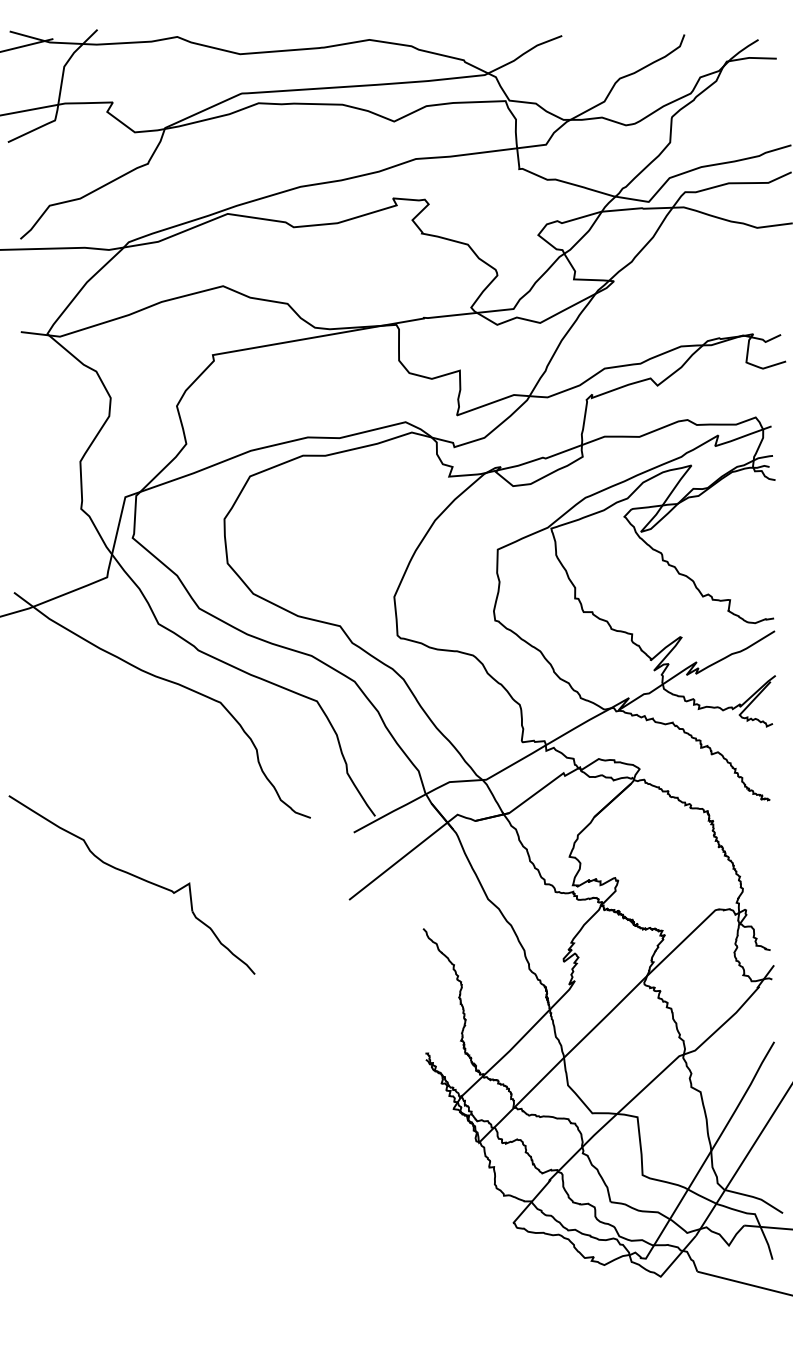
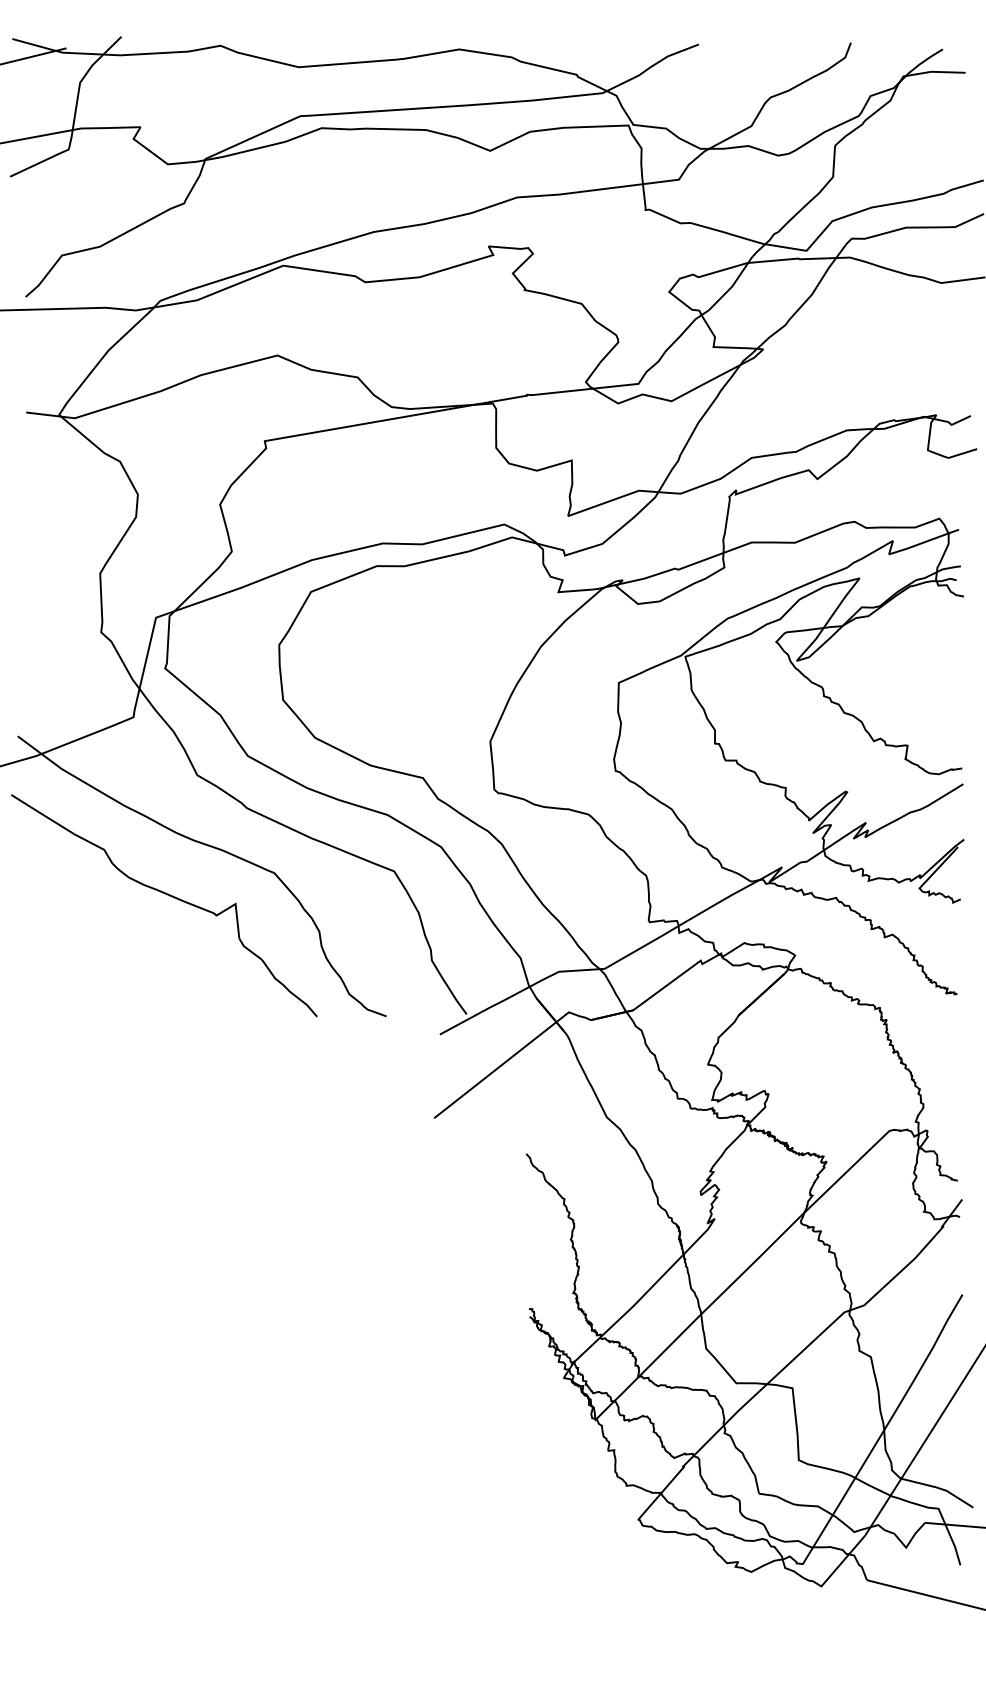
part: (136, 877) -> (169, 896), moved

